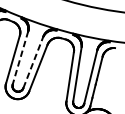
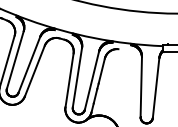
line: (20, 58) -> (15, 60), dashed -> solid
line: (33, 62) -> (29, 64), dashed -> solid

